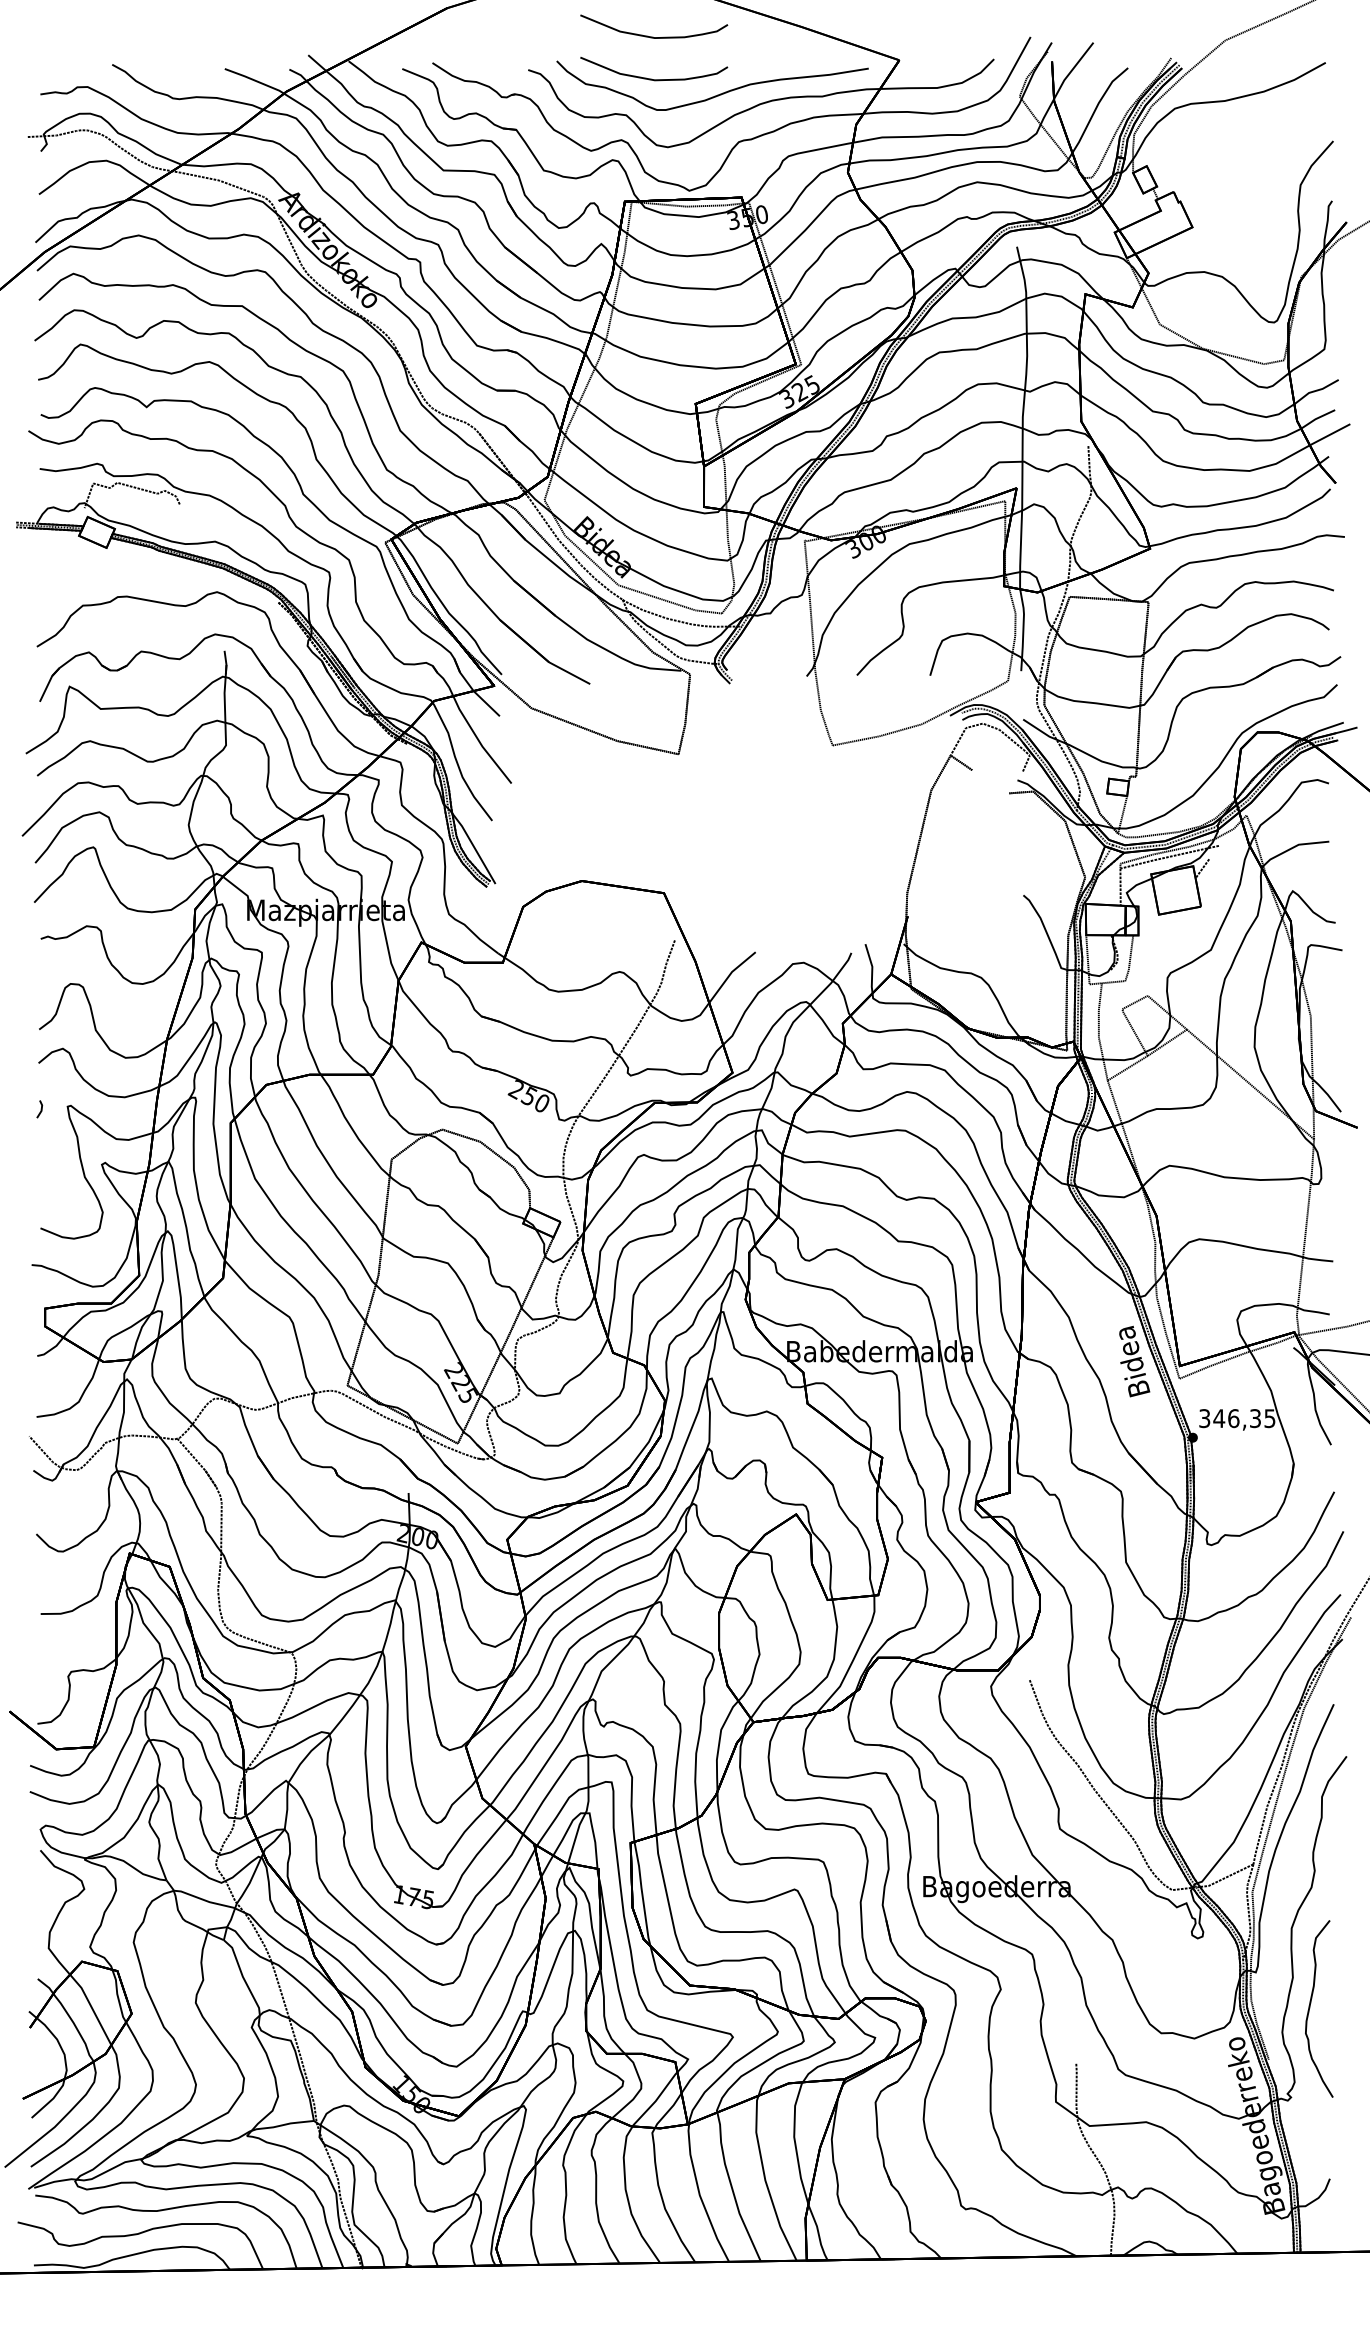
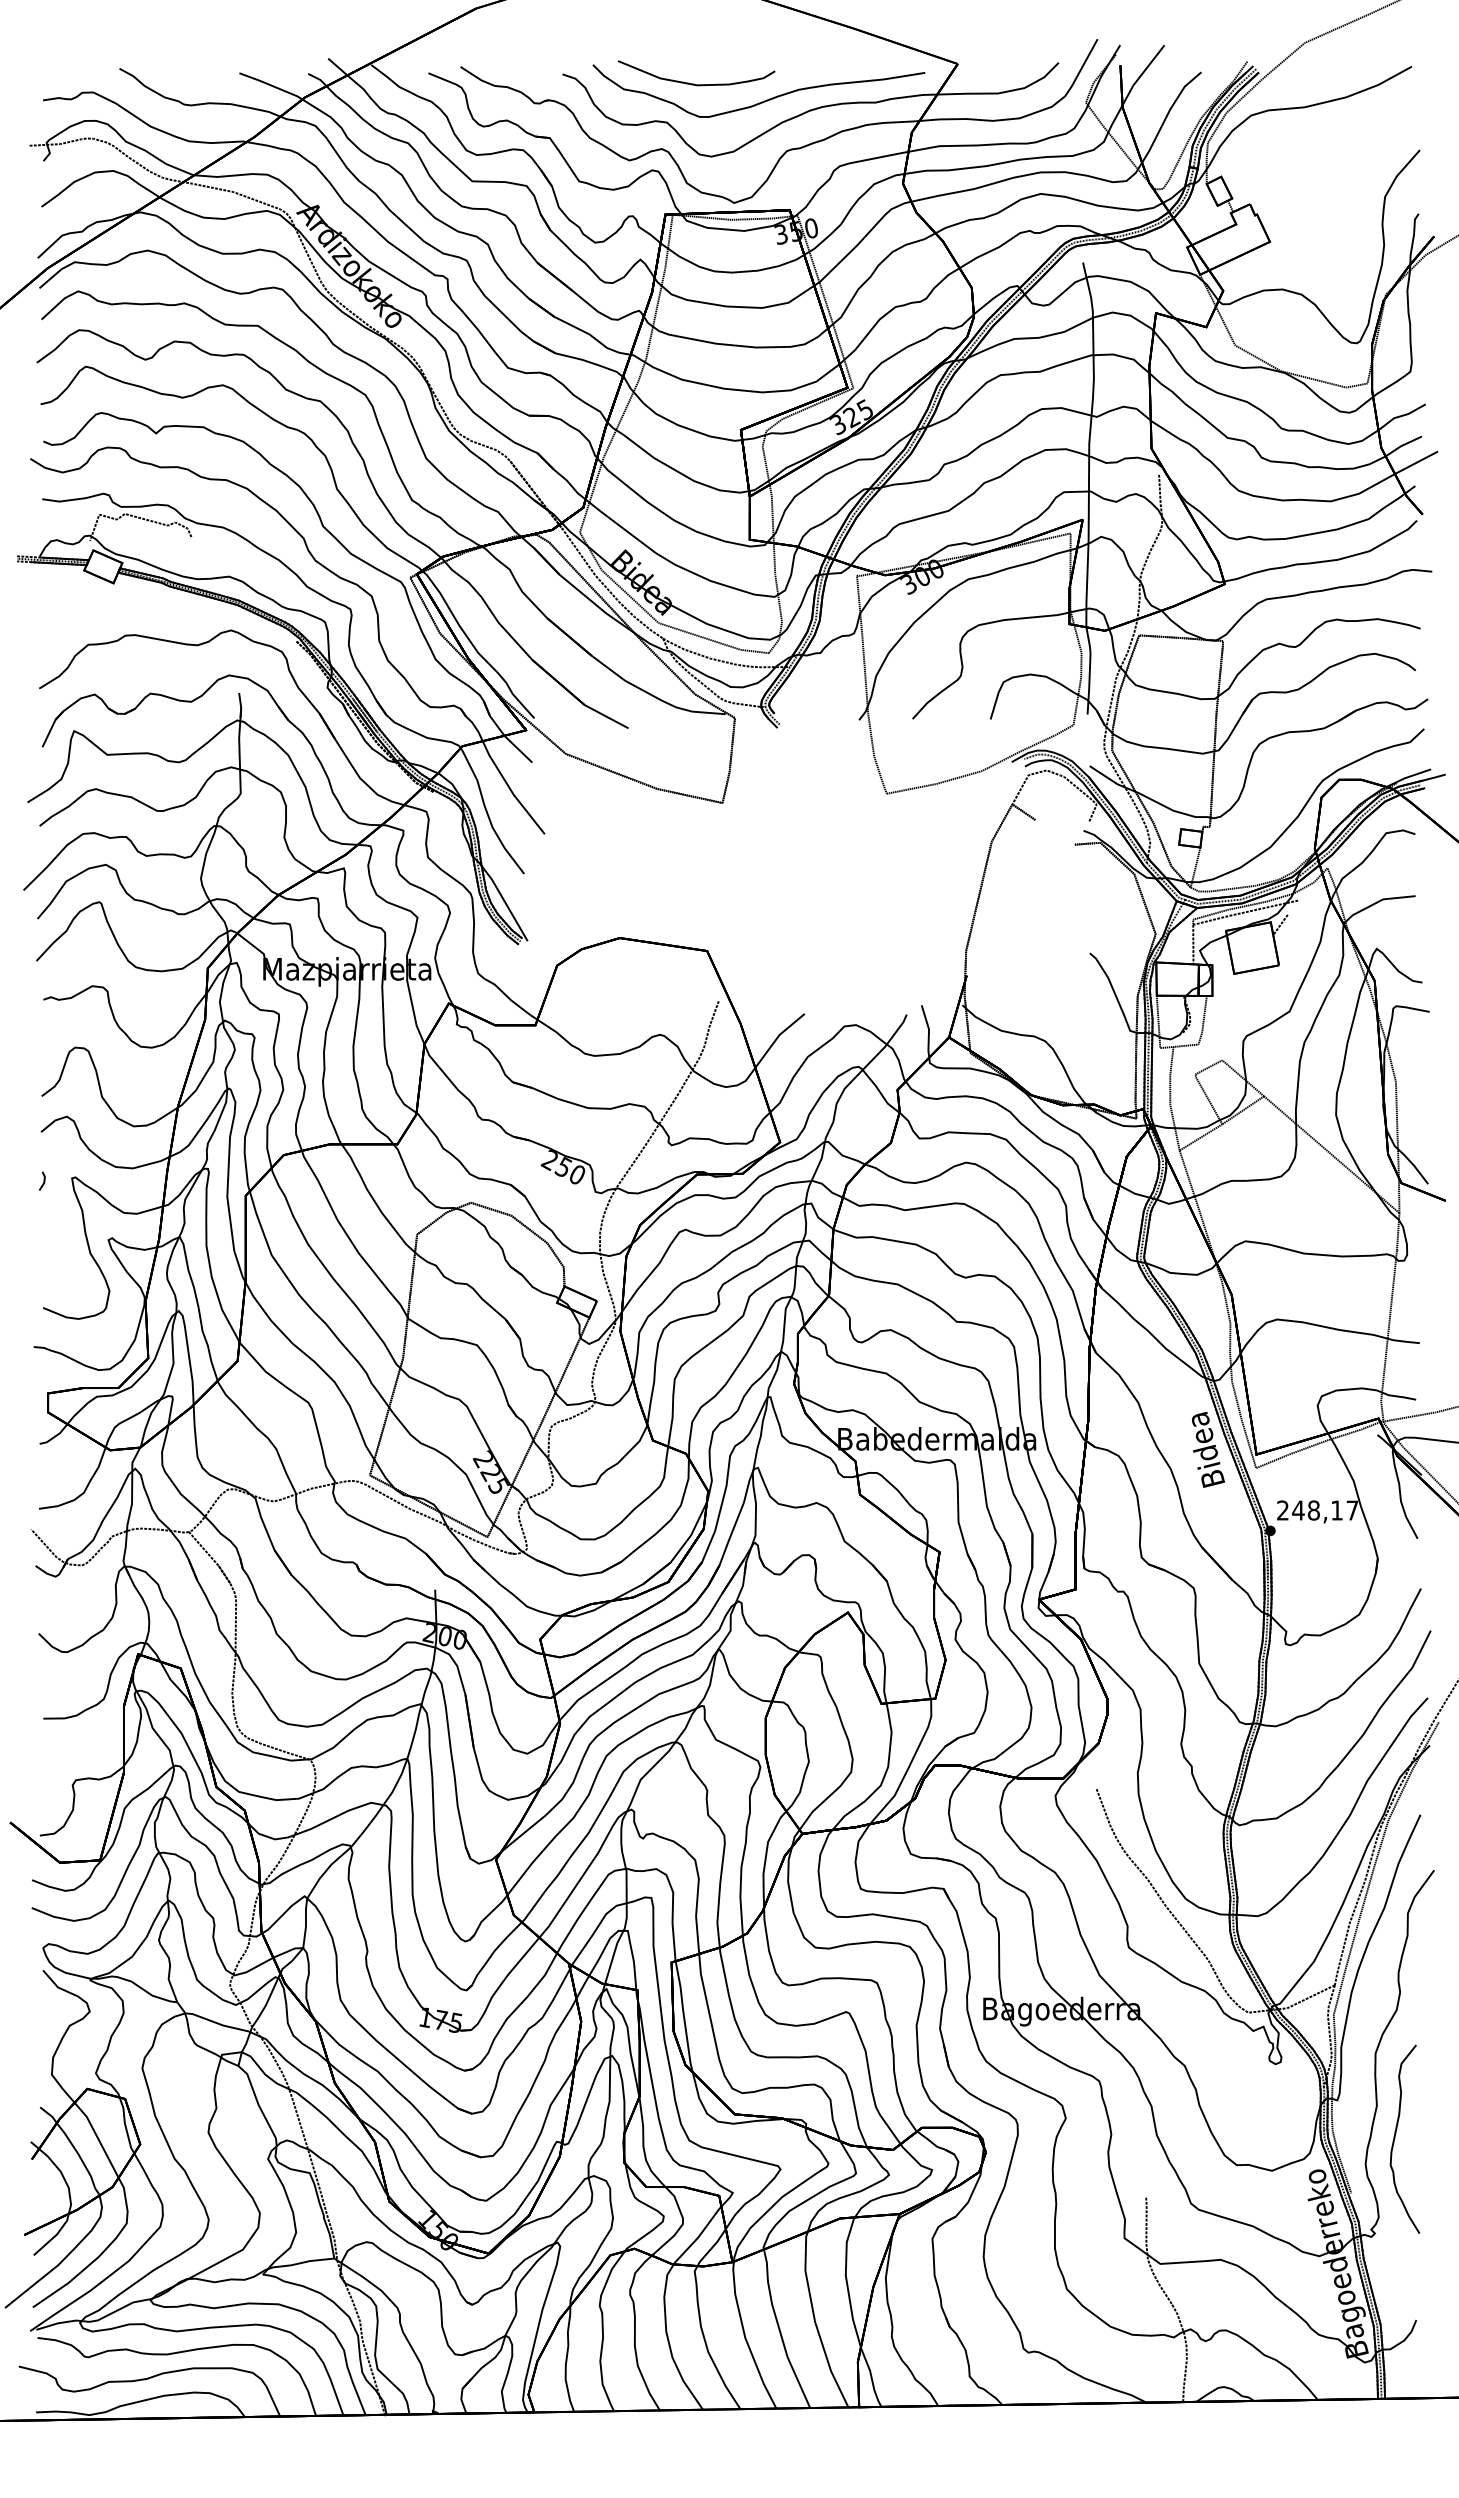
curve: (652, 36) -> (694, 38), removed
text: (1237, 1418) -> (1317, 1510), 346,35 -> 248,17

